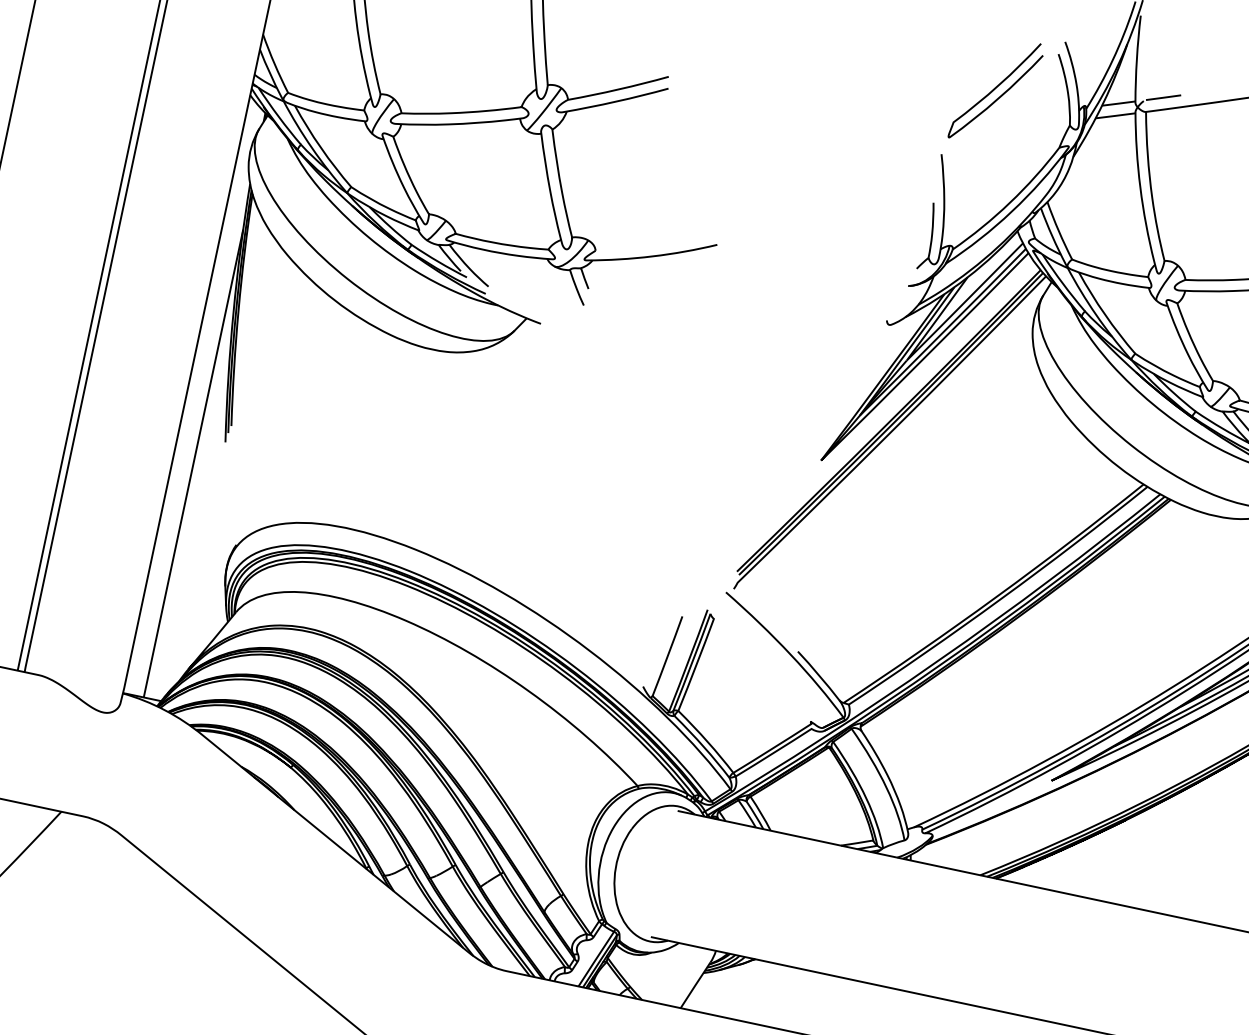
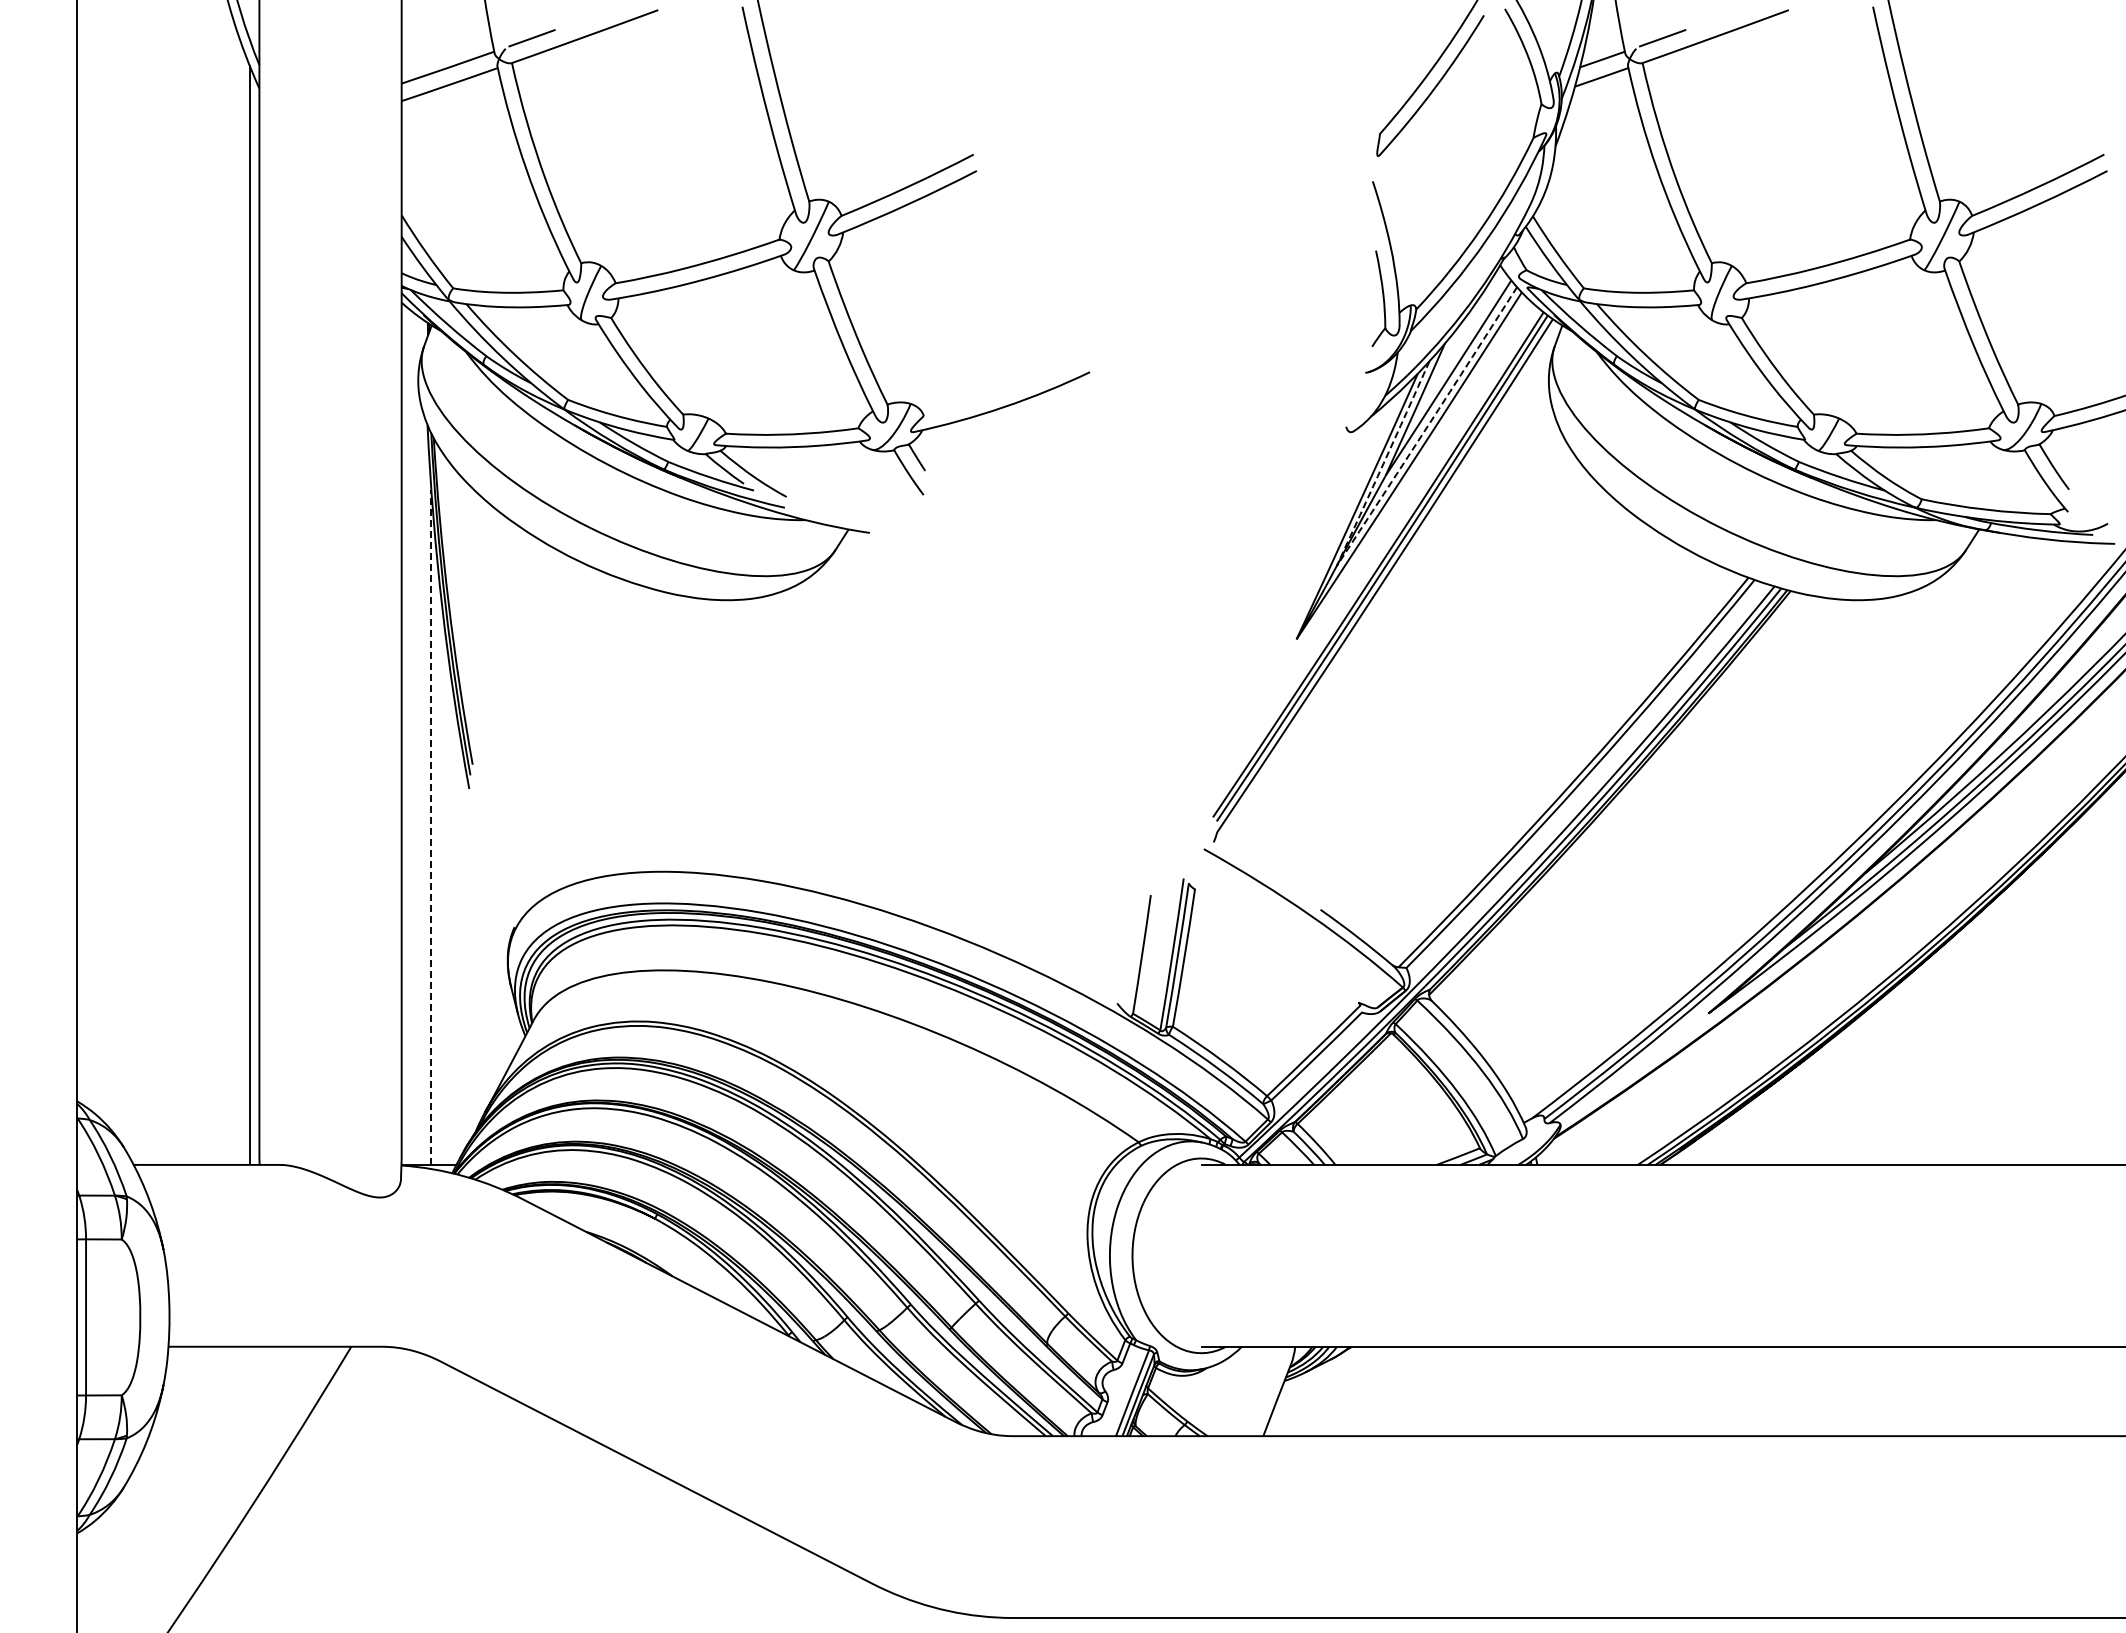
line: (886, 388) -> (1365, 521), solid -> dashed
line: (193, 463) -> (431, 827), solid -> dashed

